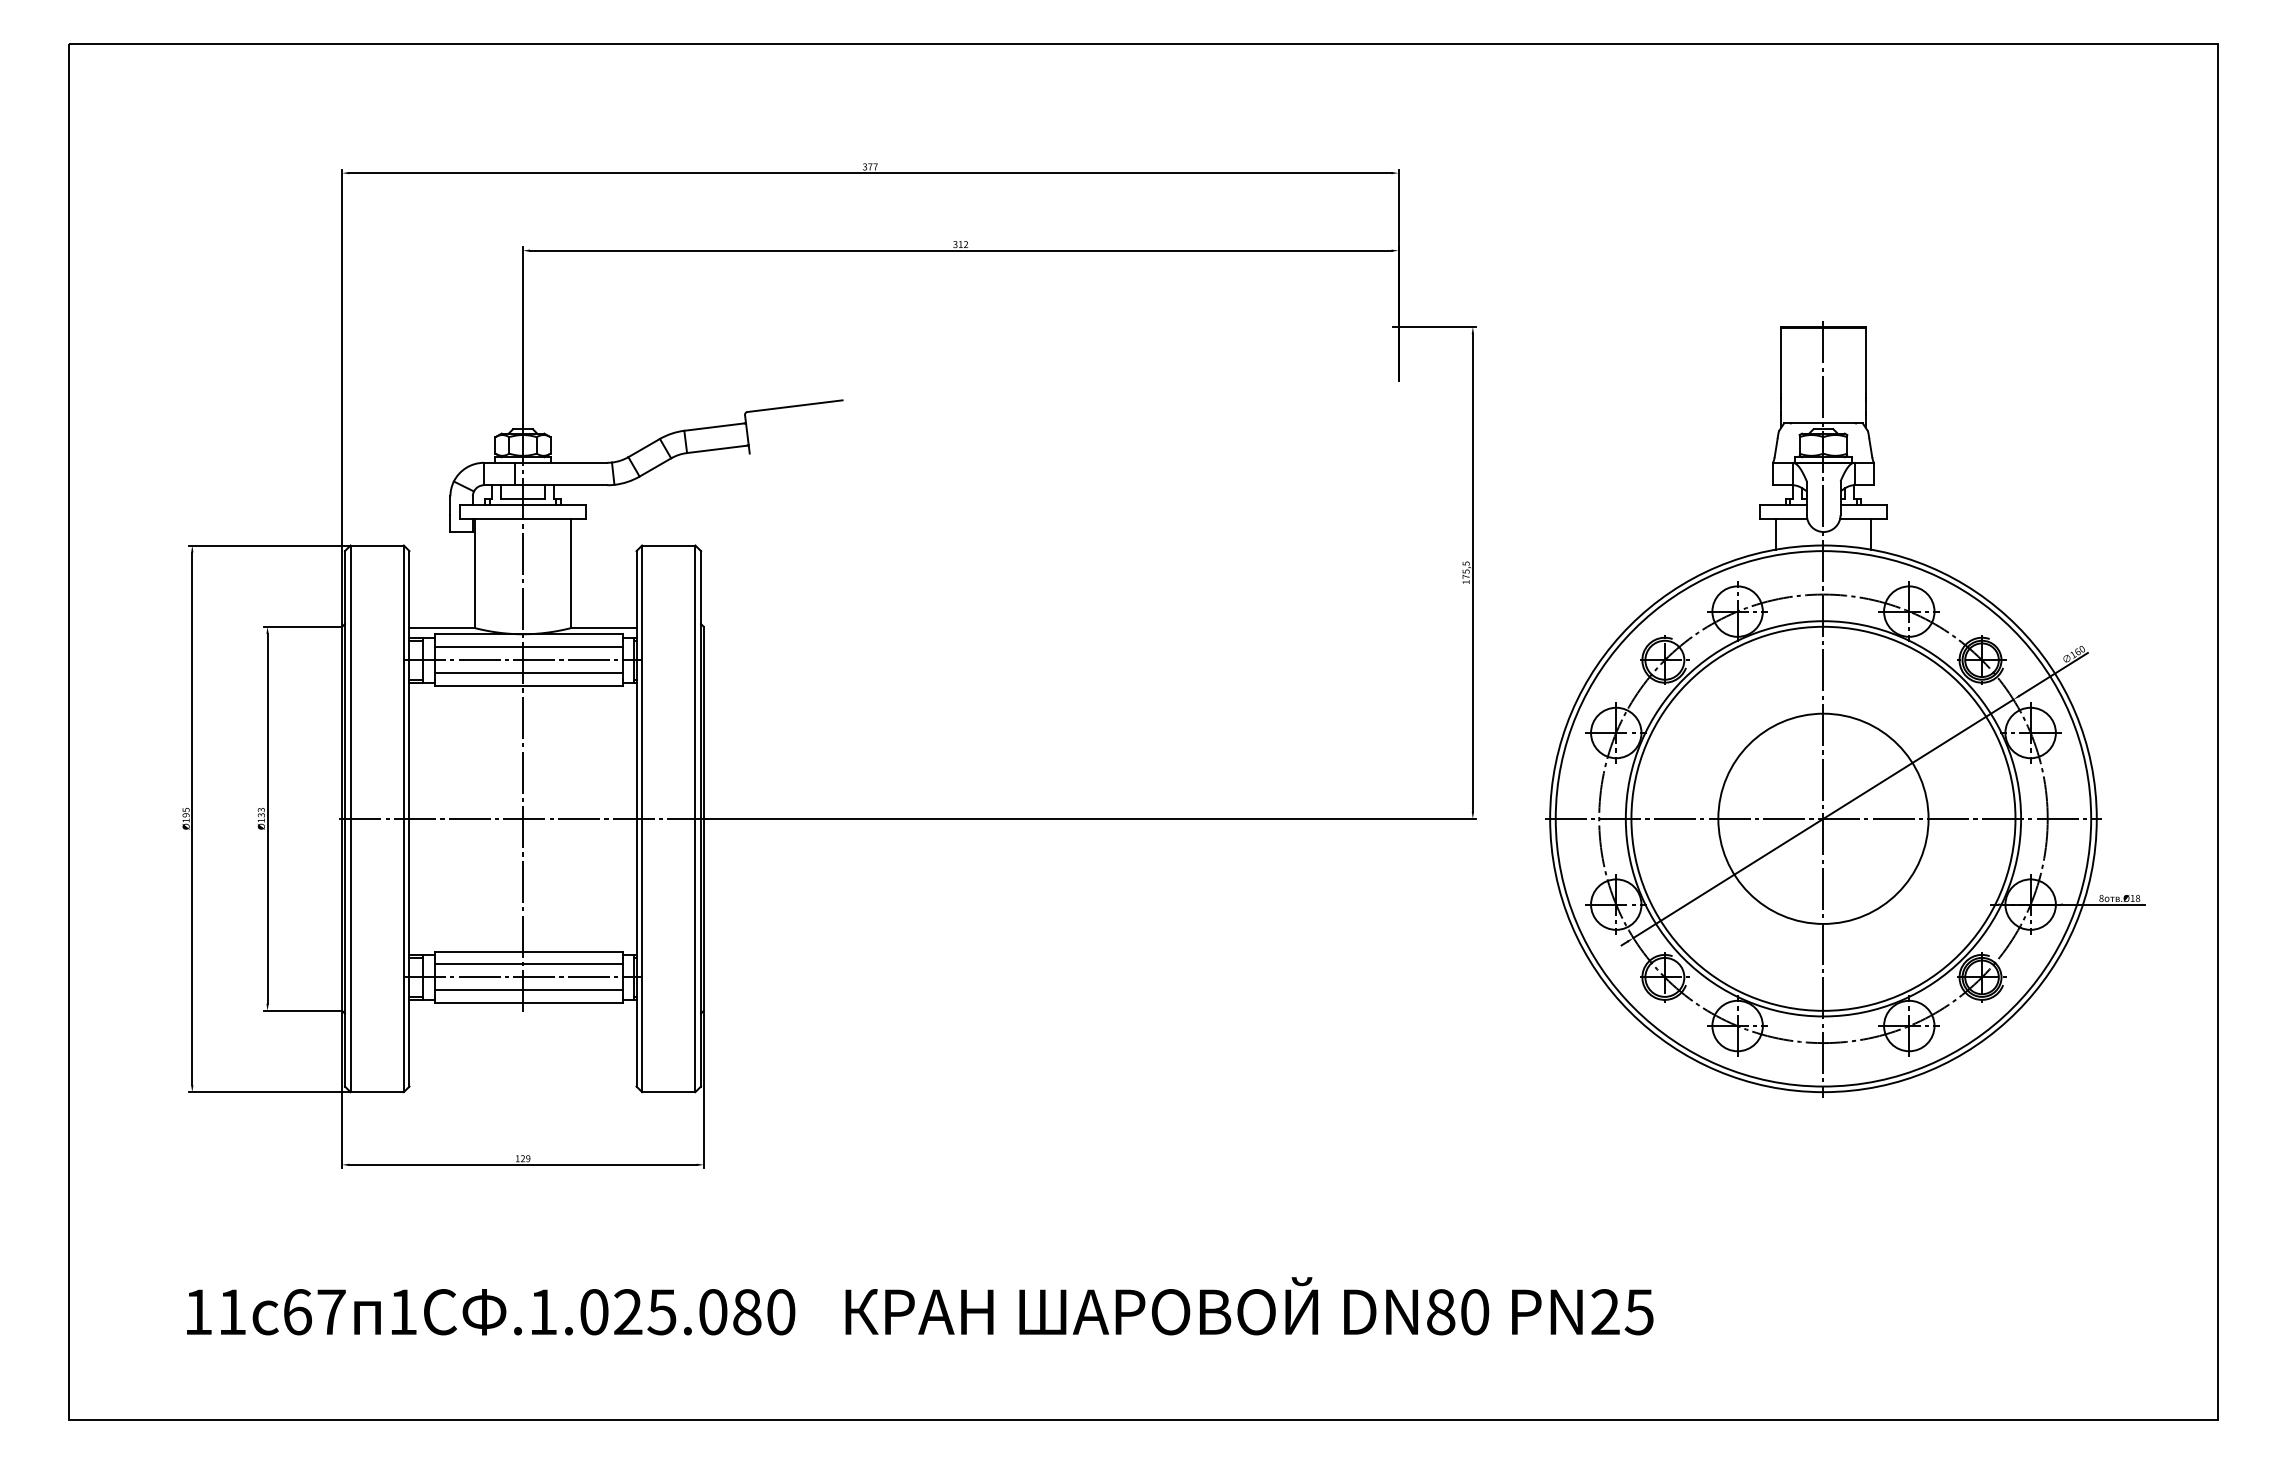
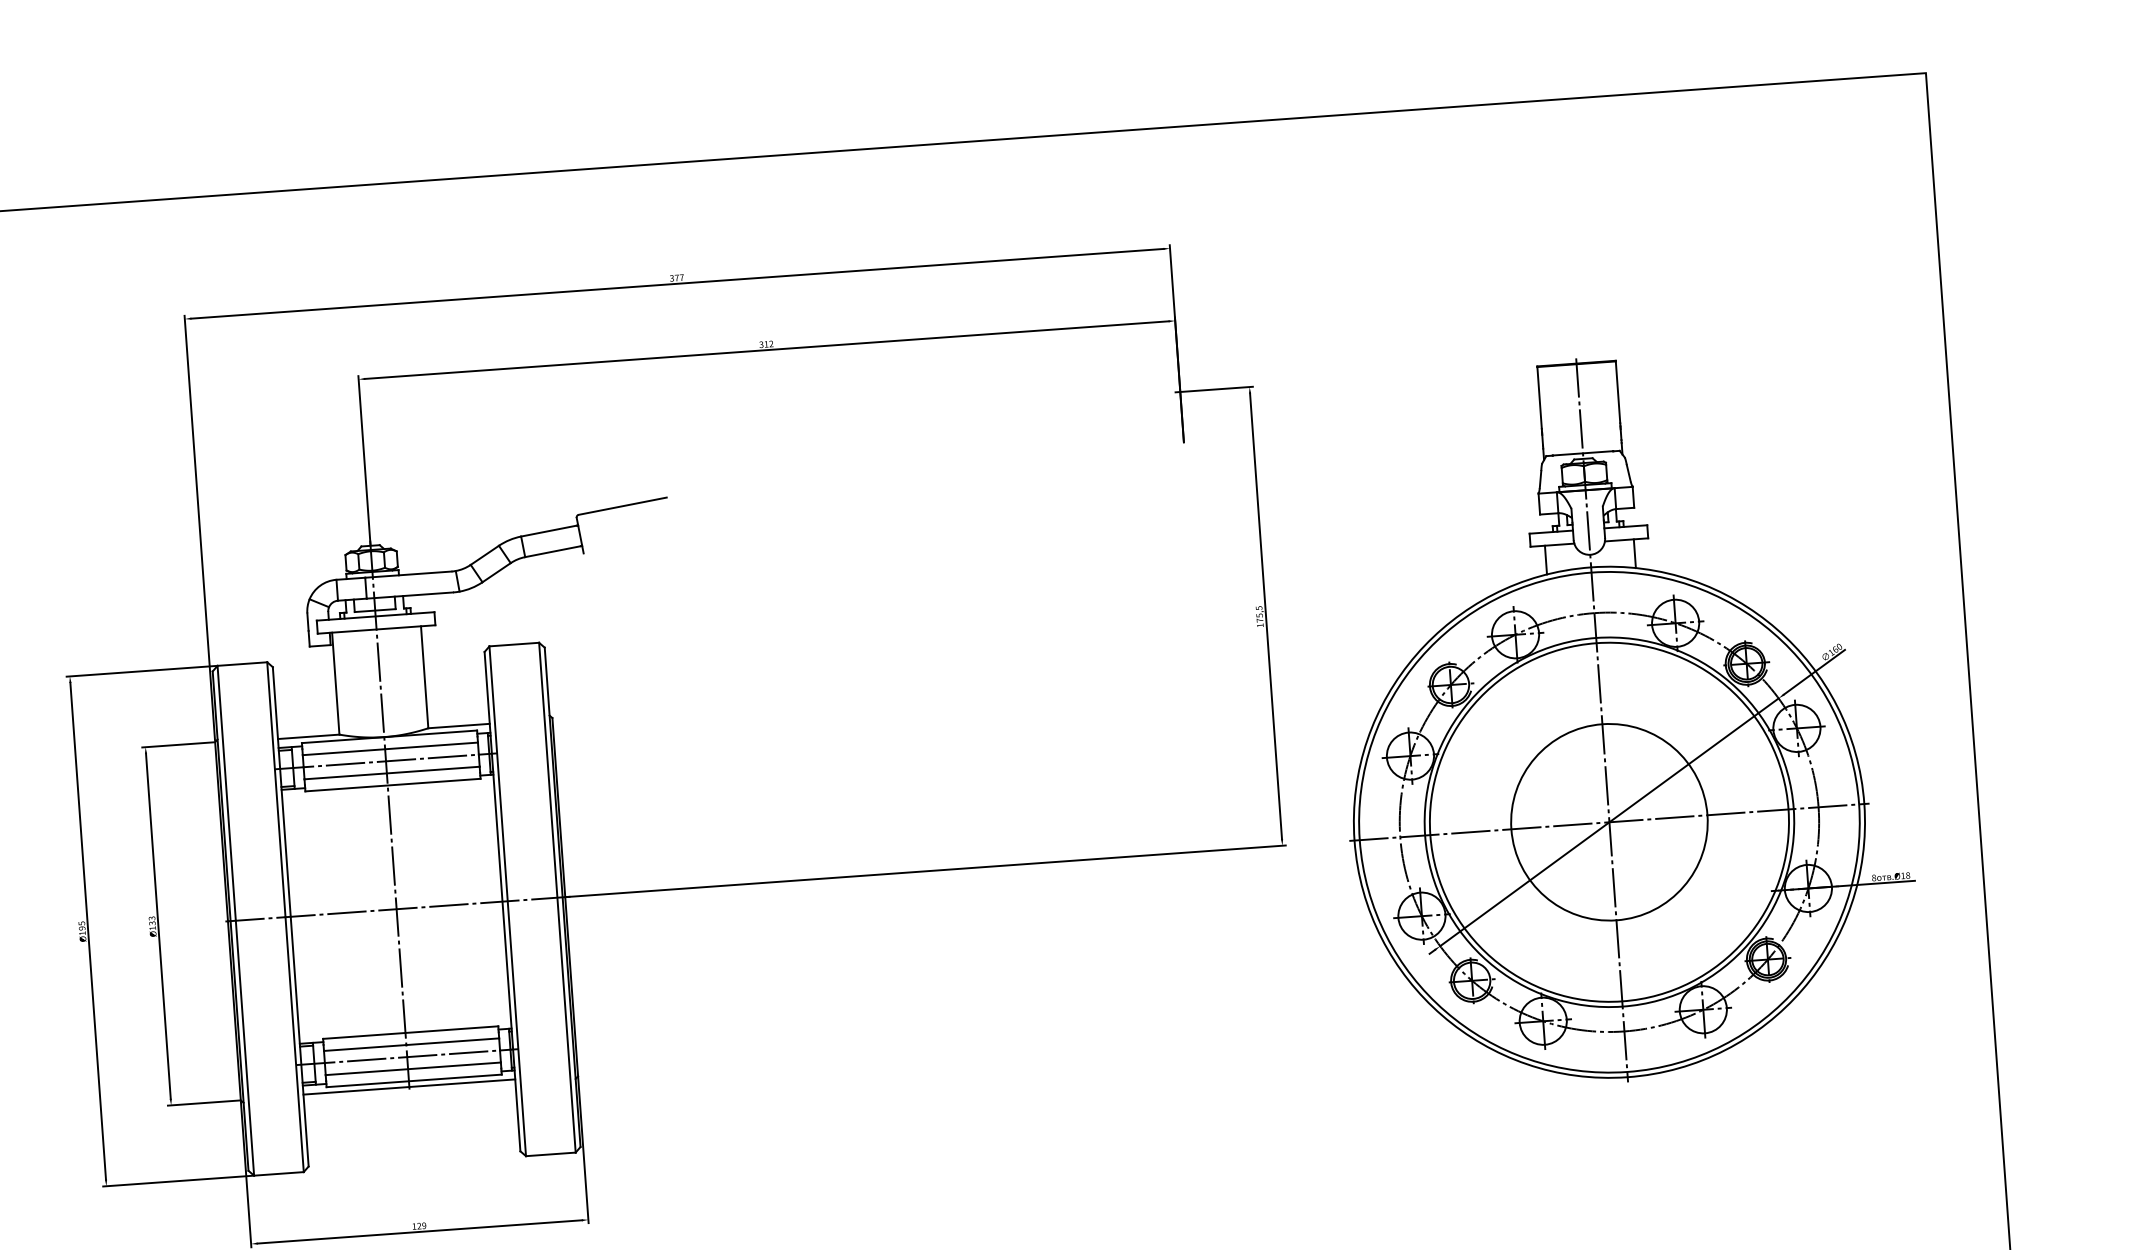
line: (522, 1009) -> (408, 1087), added

